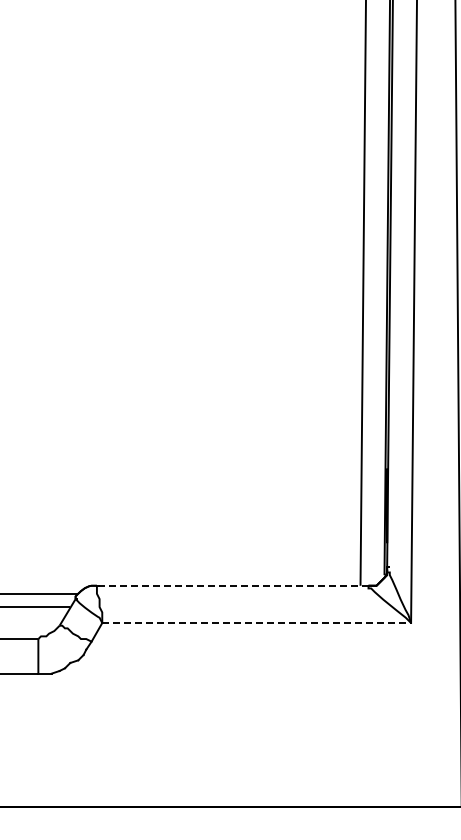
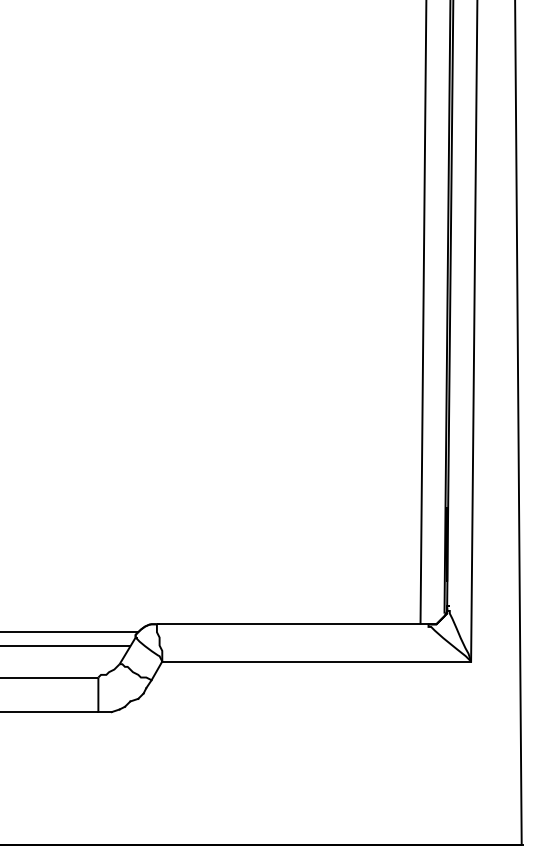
line: (232, 586) -> (292, 624), dashed -> solid
line: (257, 623) -> (317, 661), dashed -> solid

